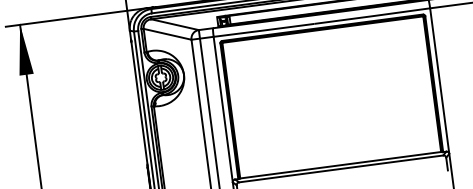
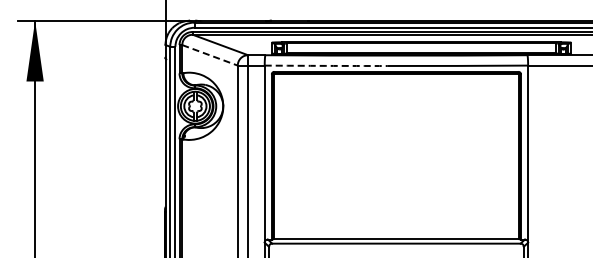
arc: (263, 30) -> (325, 65), solid -> dashed
line: (168, 34) -> (210, 55), solid -> dashed

